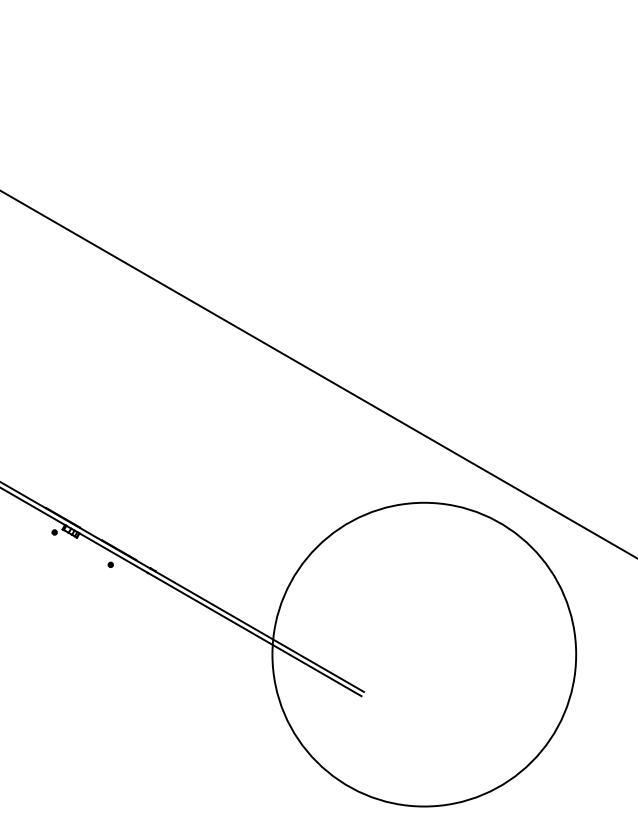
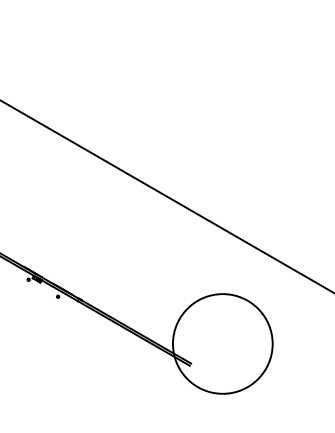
circle: (423, 653) -> (222, 343), size x0.62

